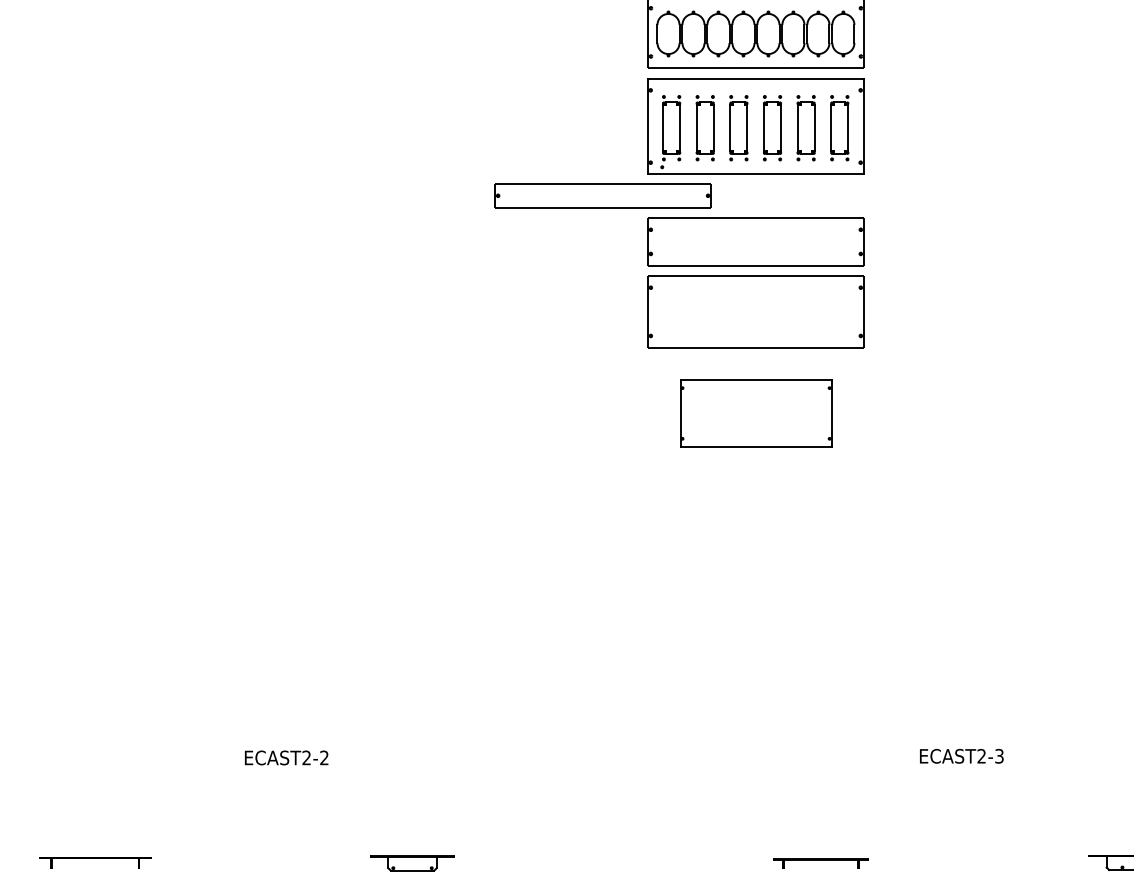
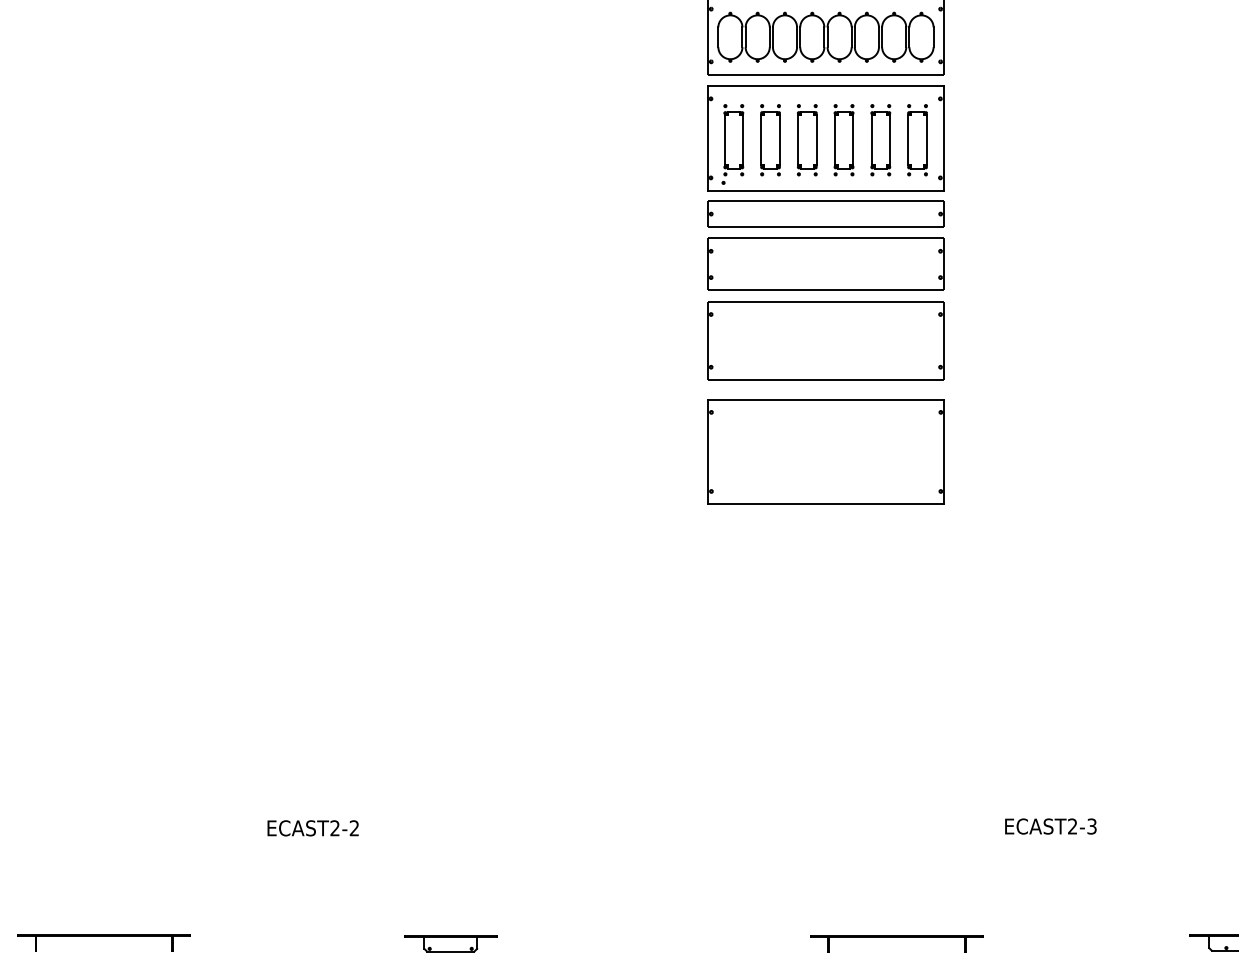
part: (602, 195) -> (825, 213), moved
part: (755, 413) -> (825, 451), size x1.43
part: (94, 862) -> (103, 942), size x1.43
part: (820, 863) -> (896, 943), size x1.67

